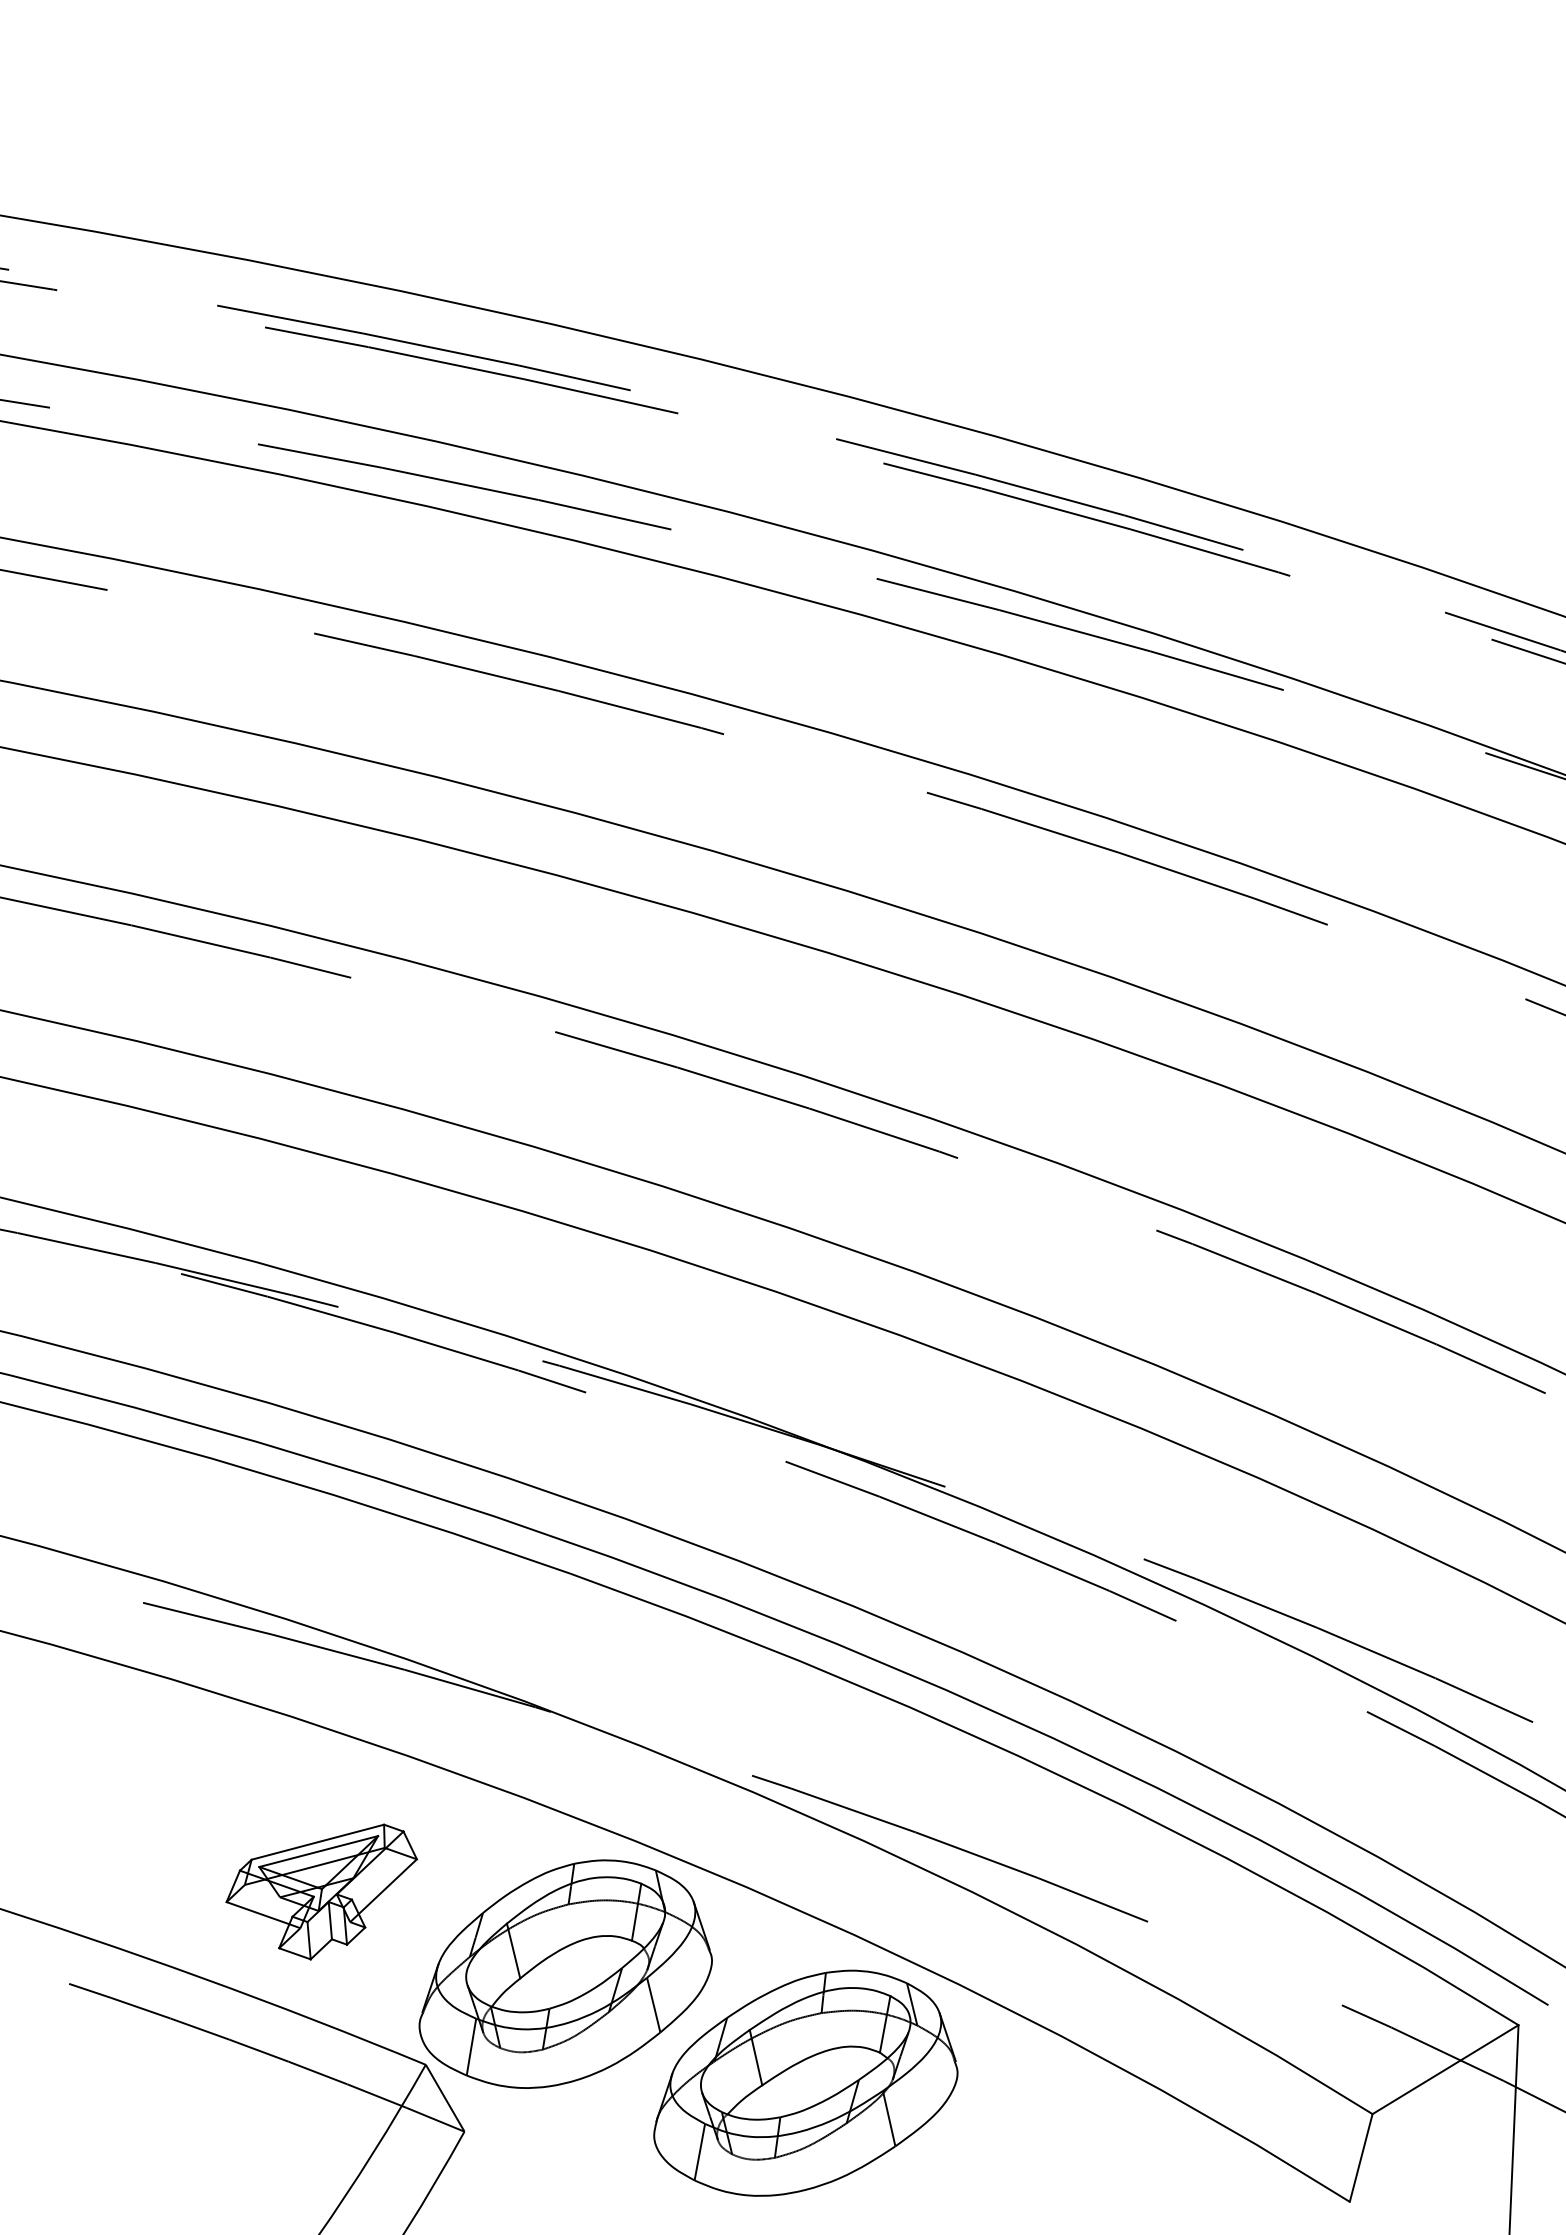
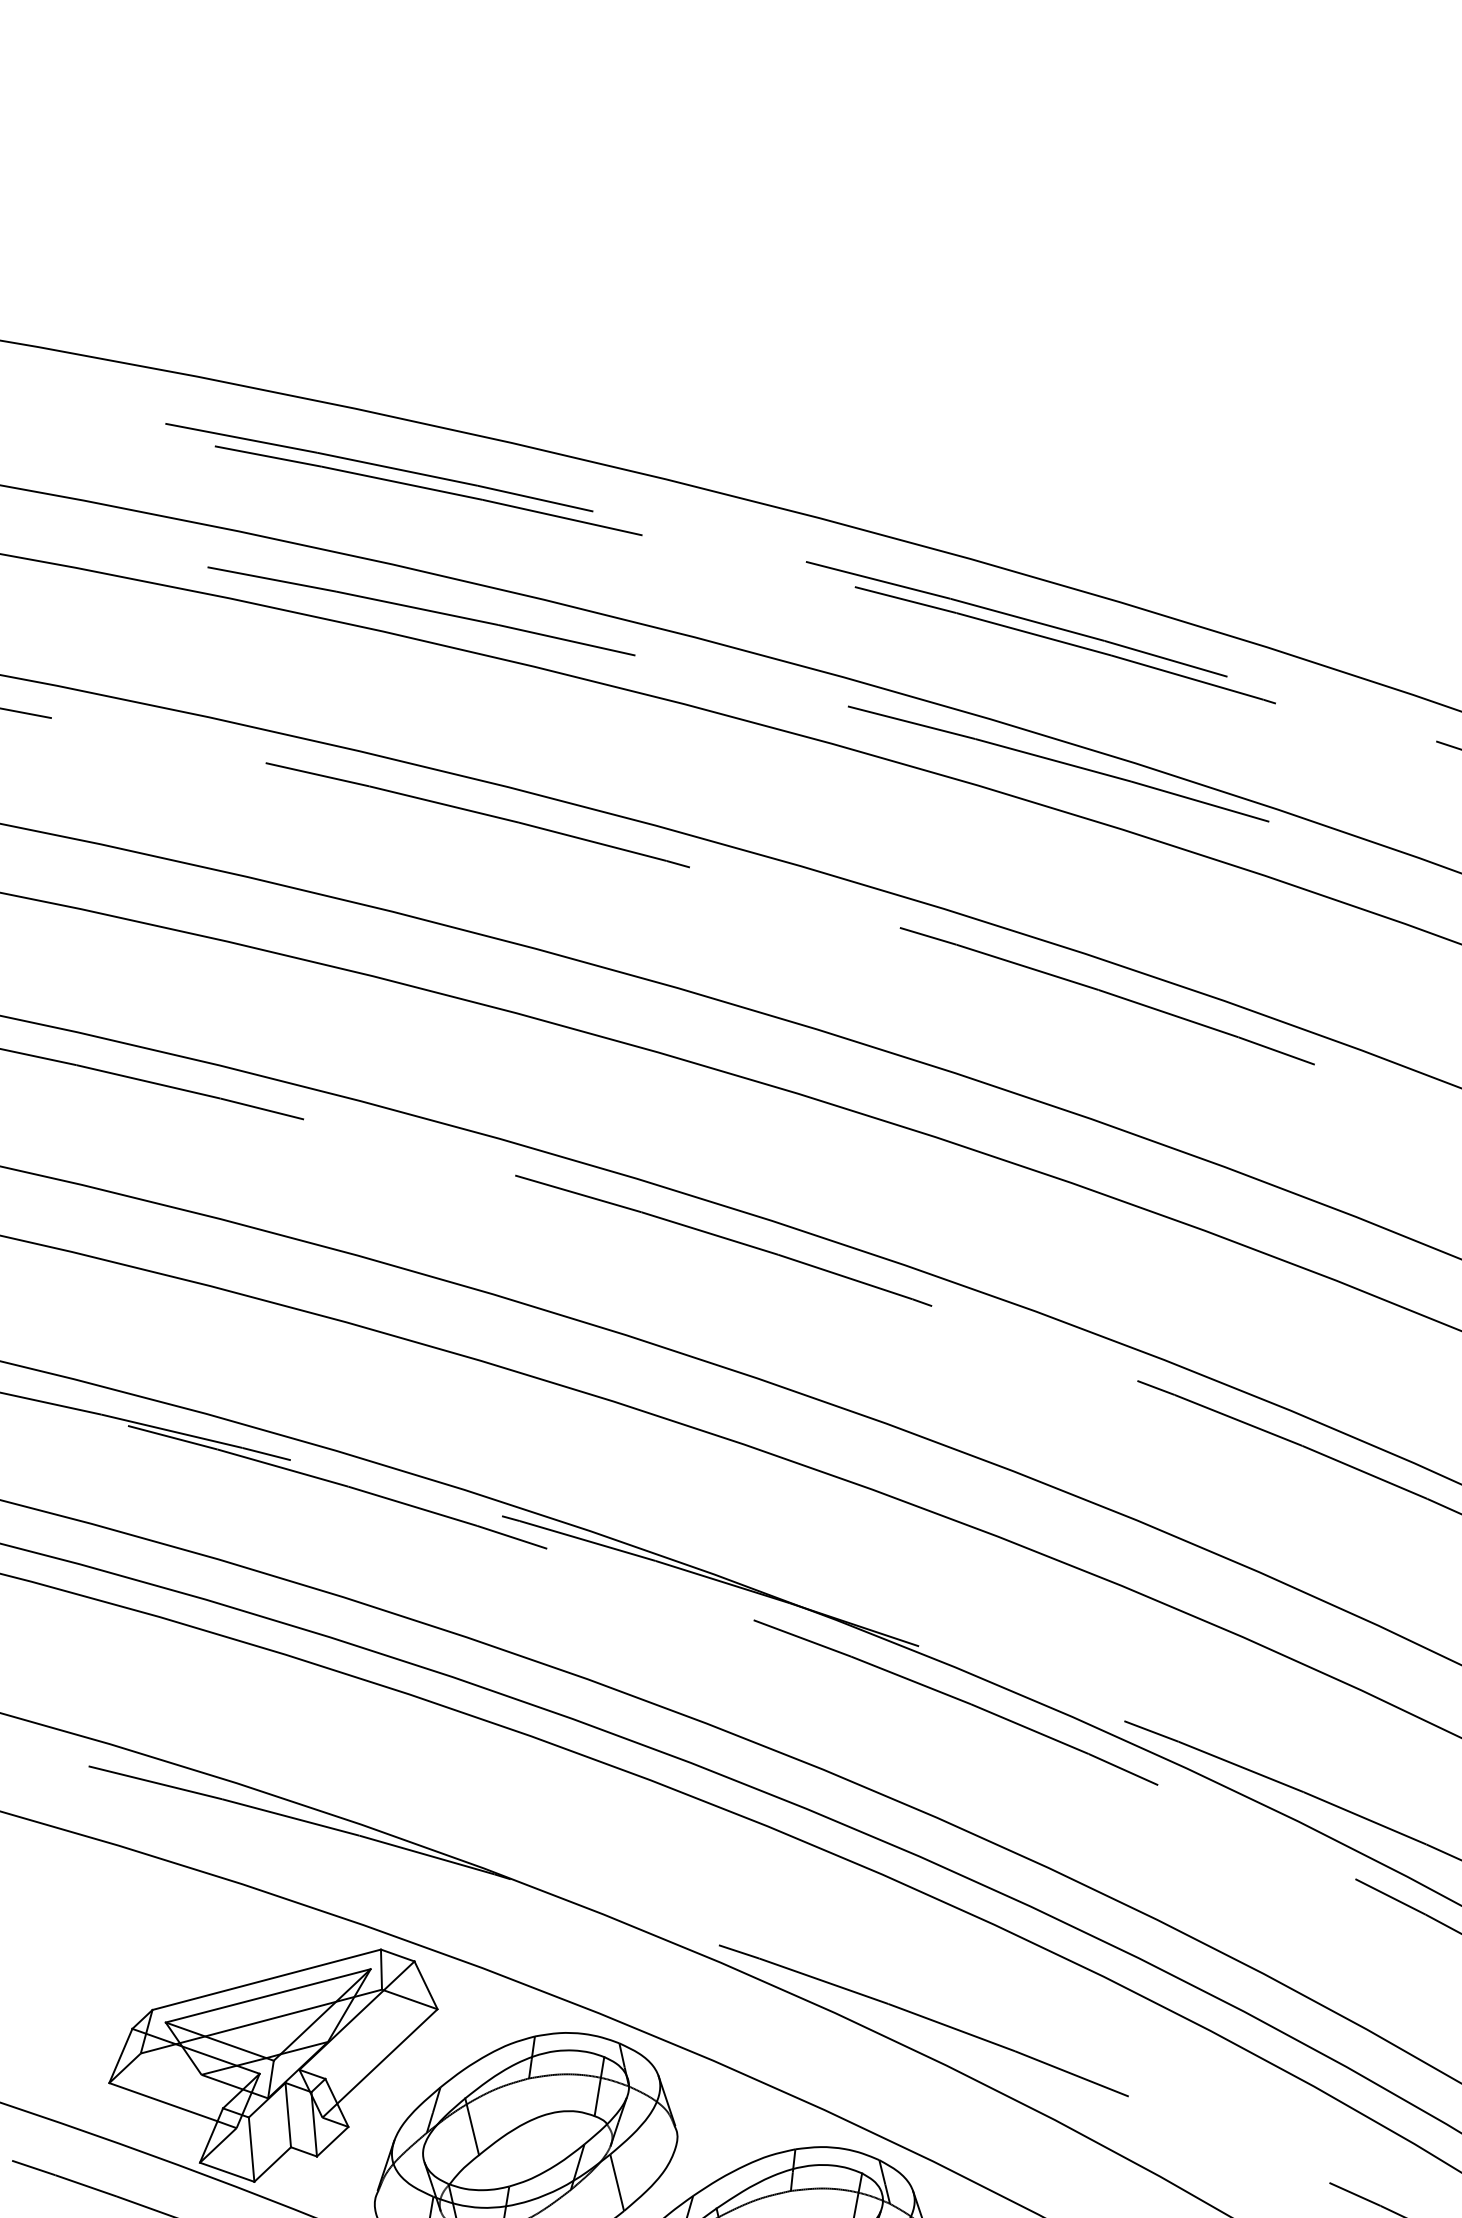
part: (321, 1891) -> (273, 2065), size x1.67

